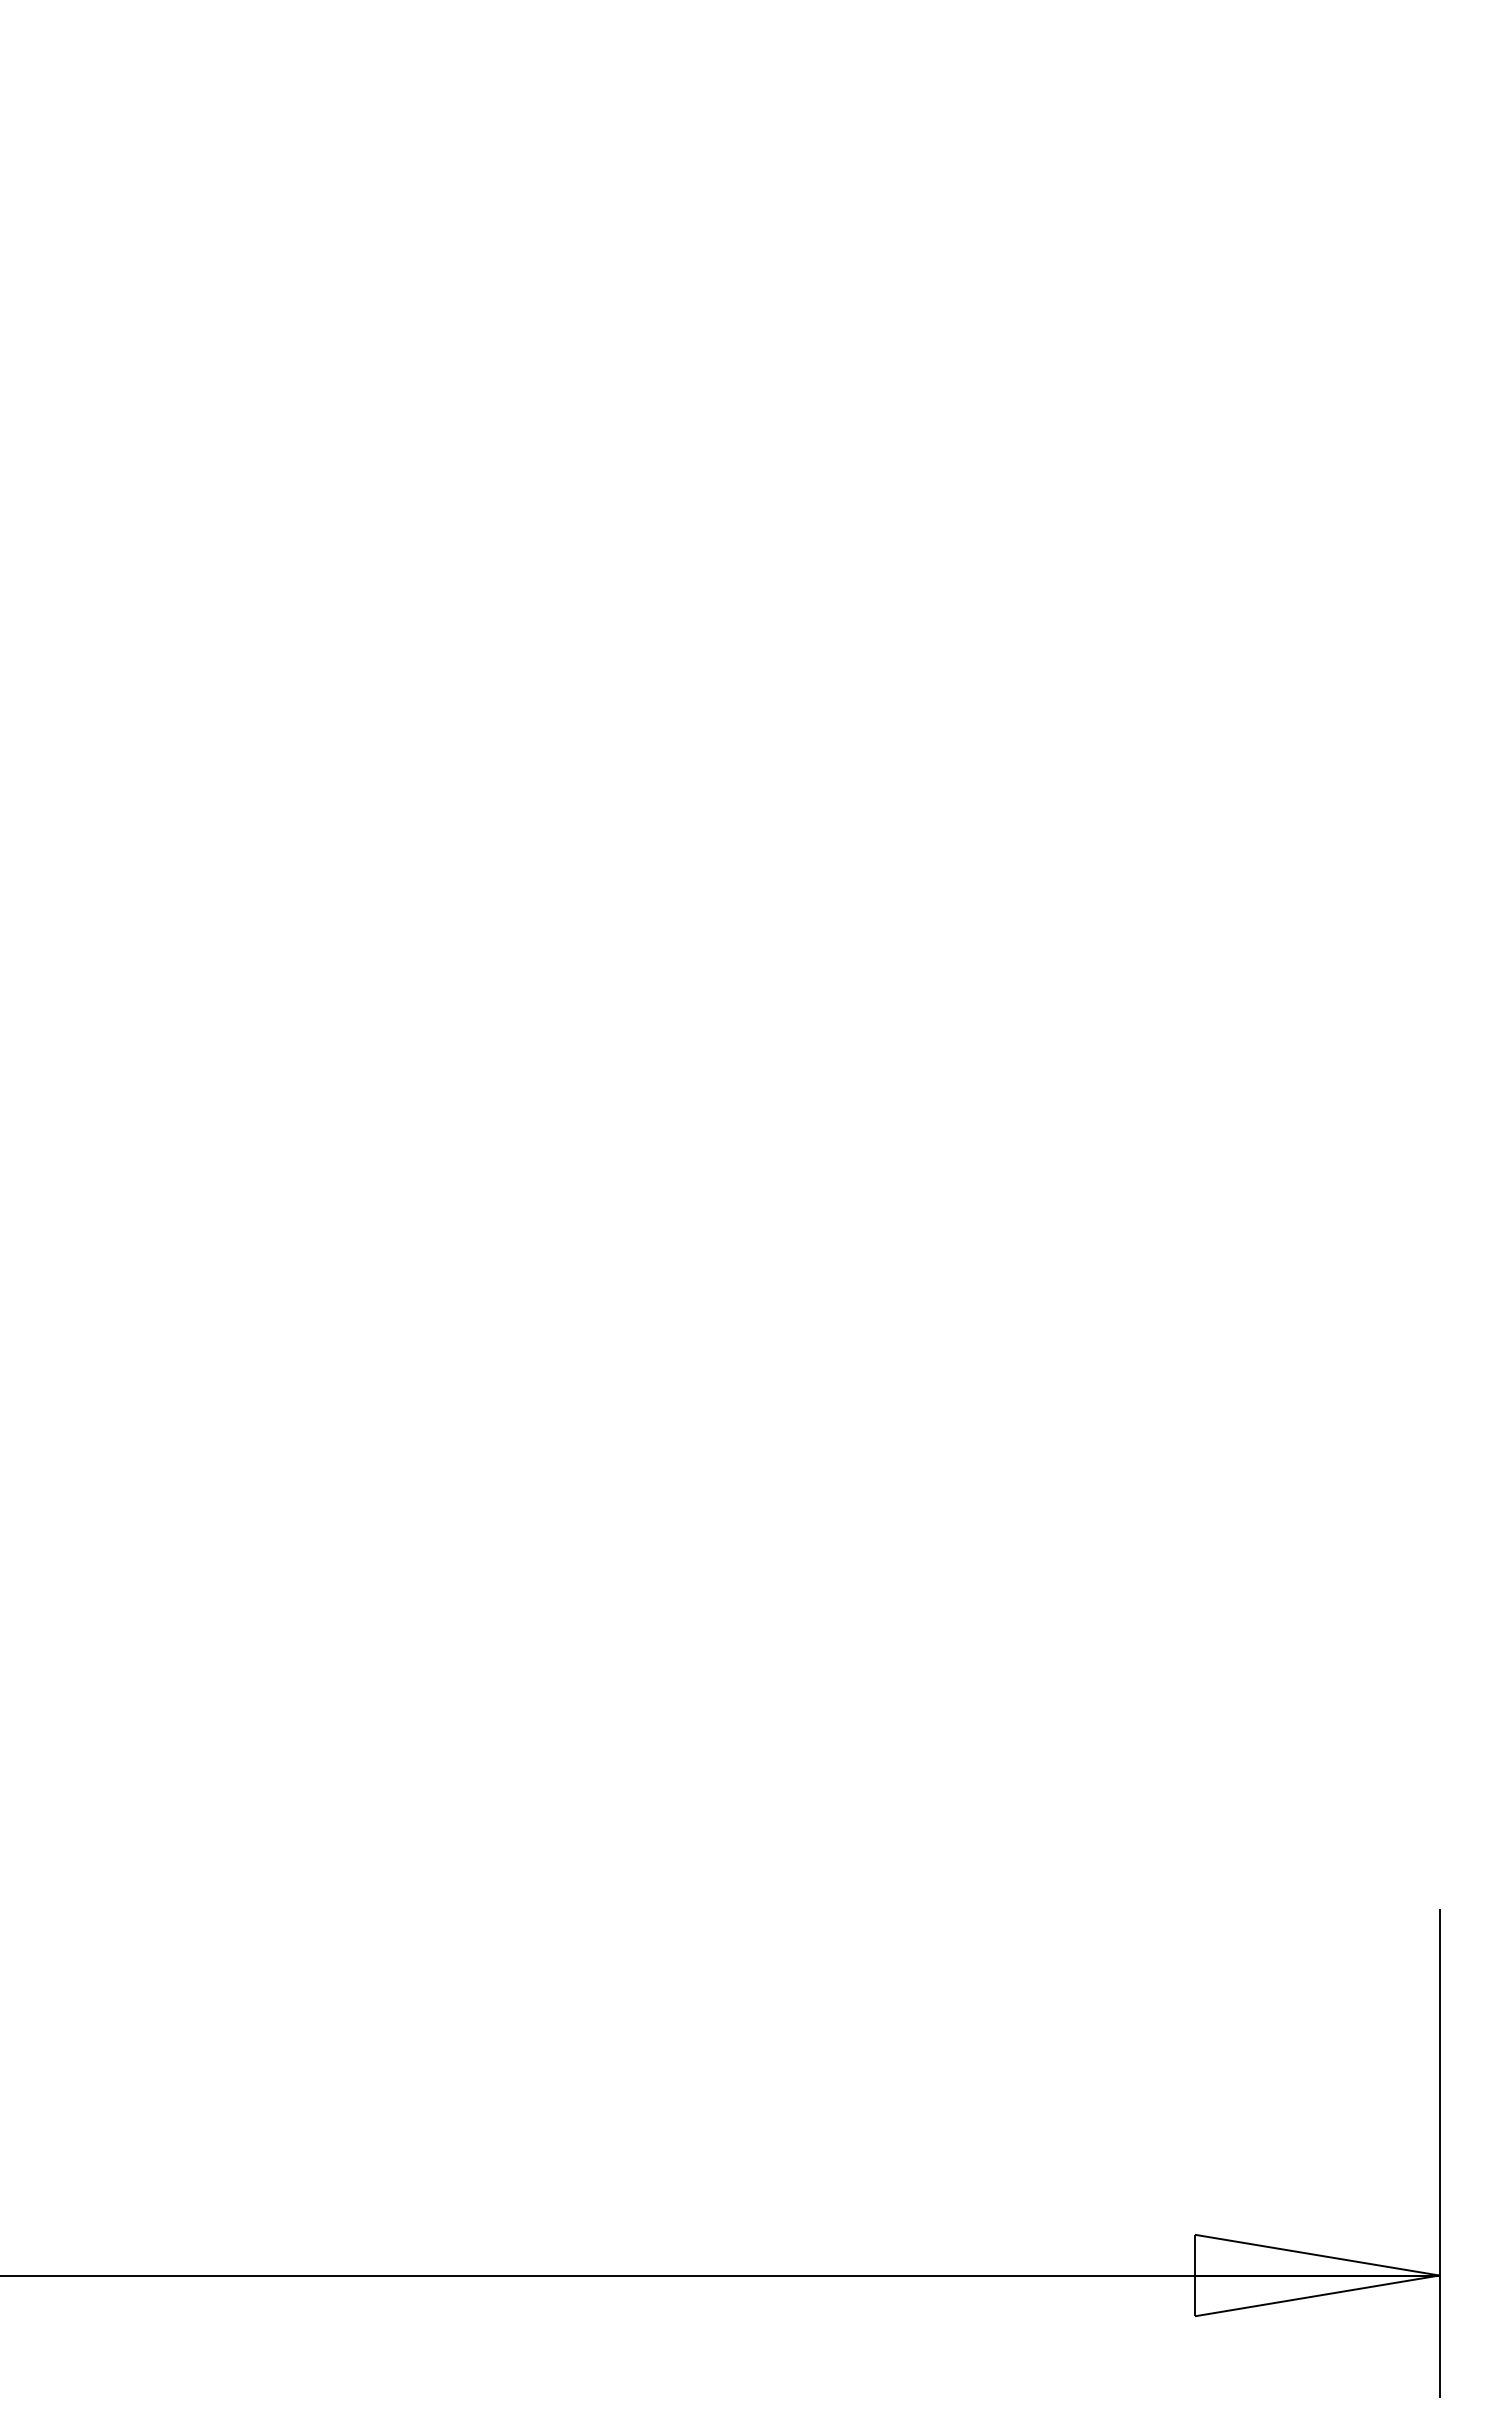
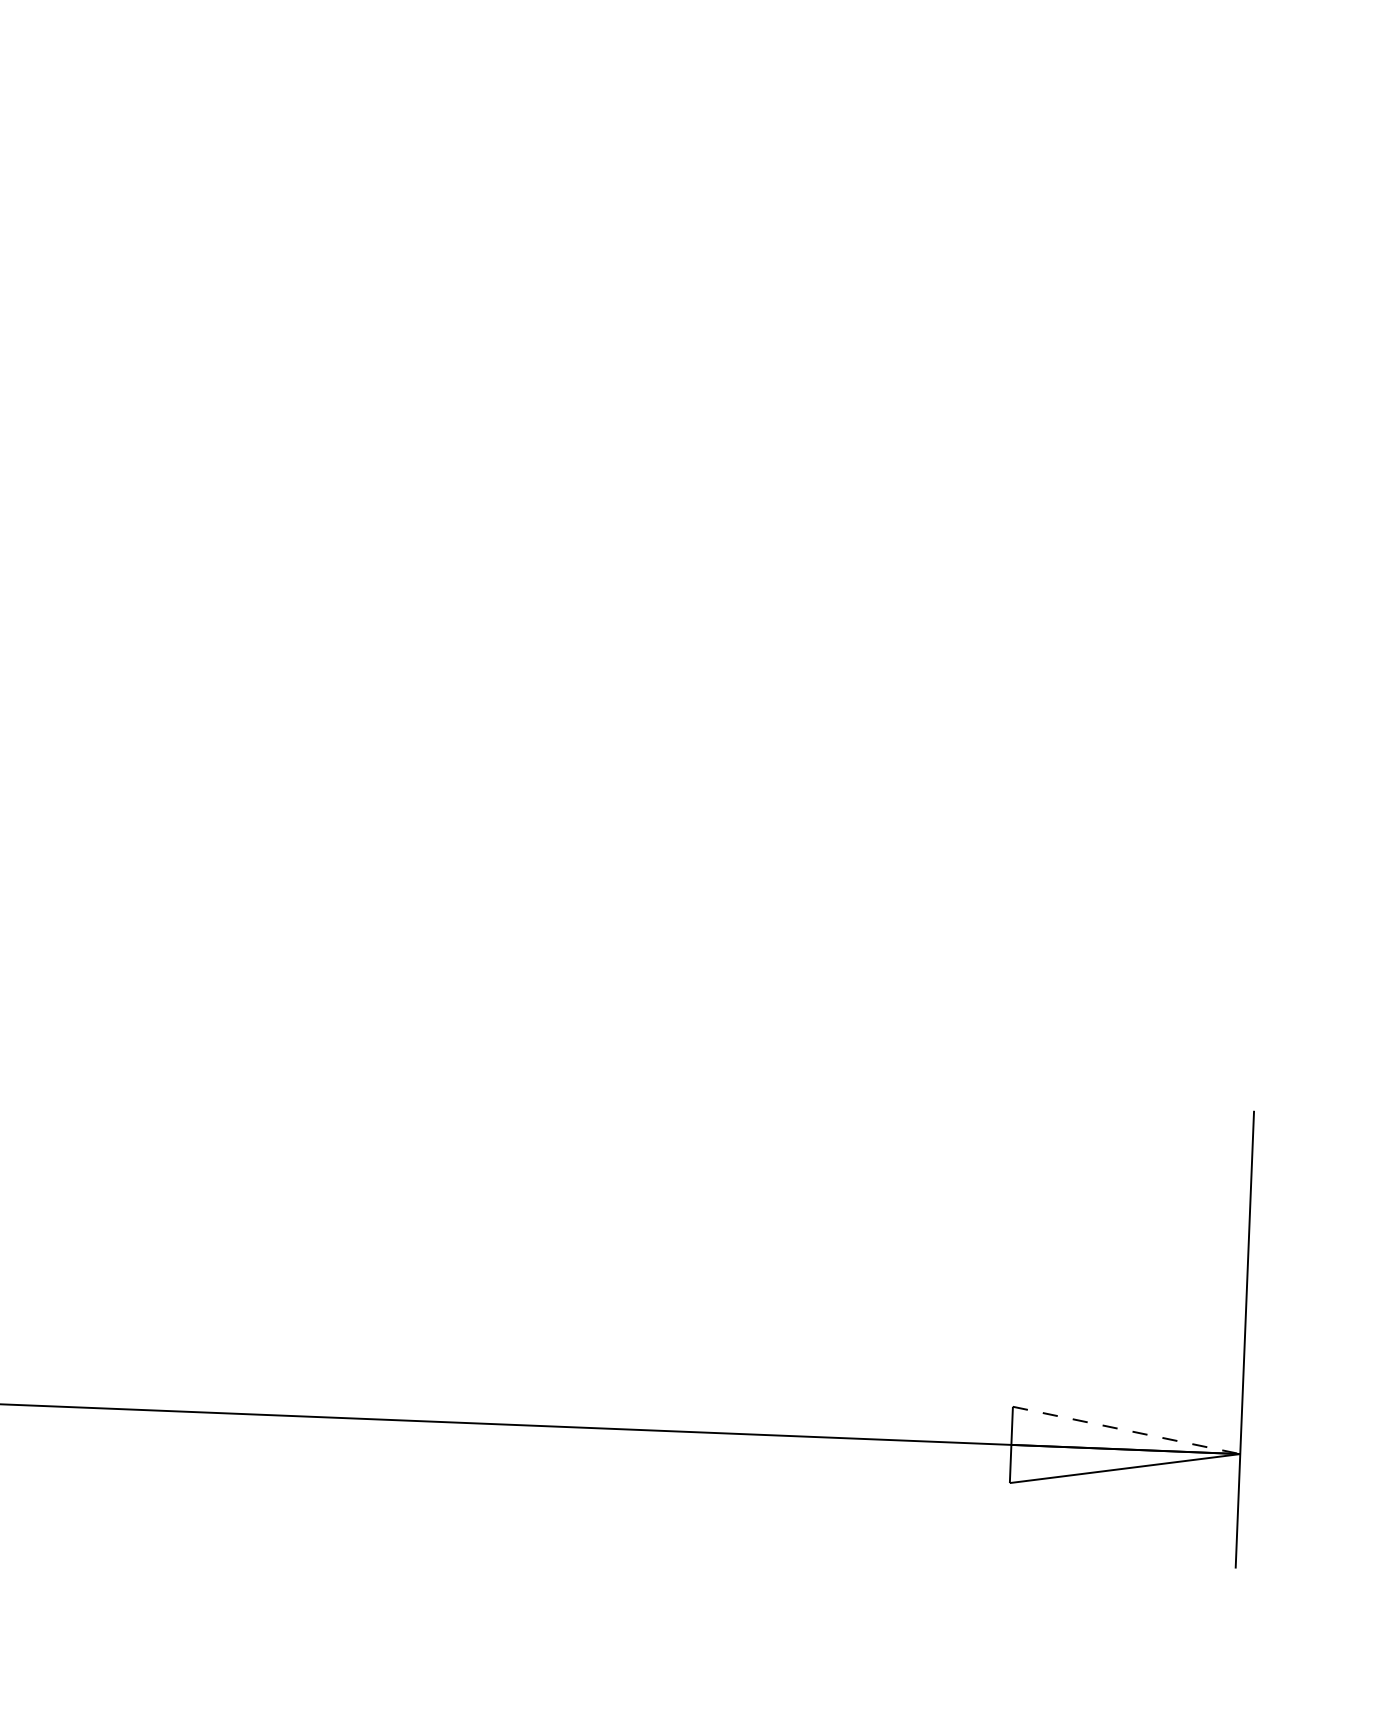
line: (1317, 2255) -> (1126, 1430), solid -> dashed

